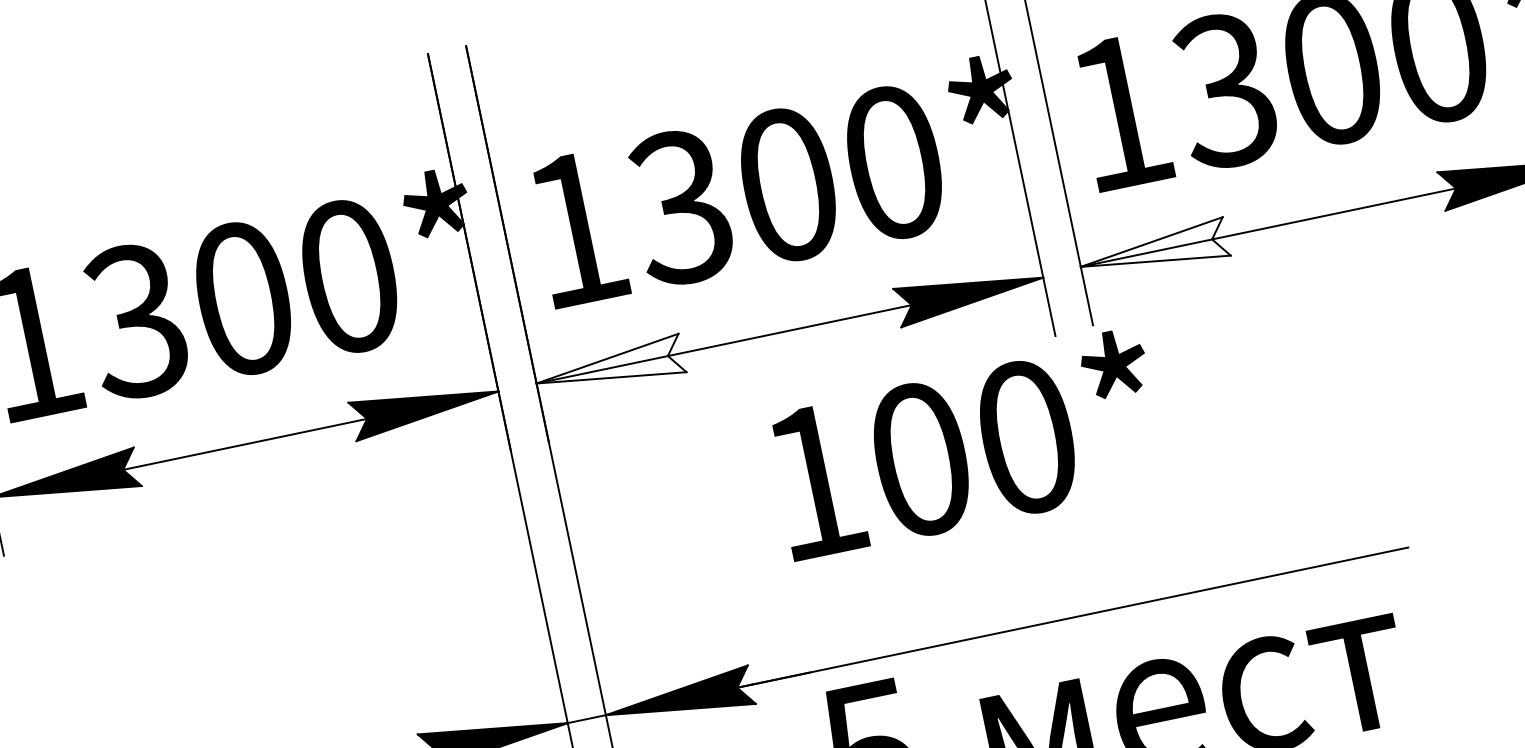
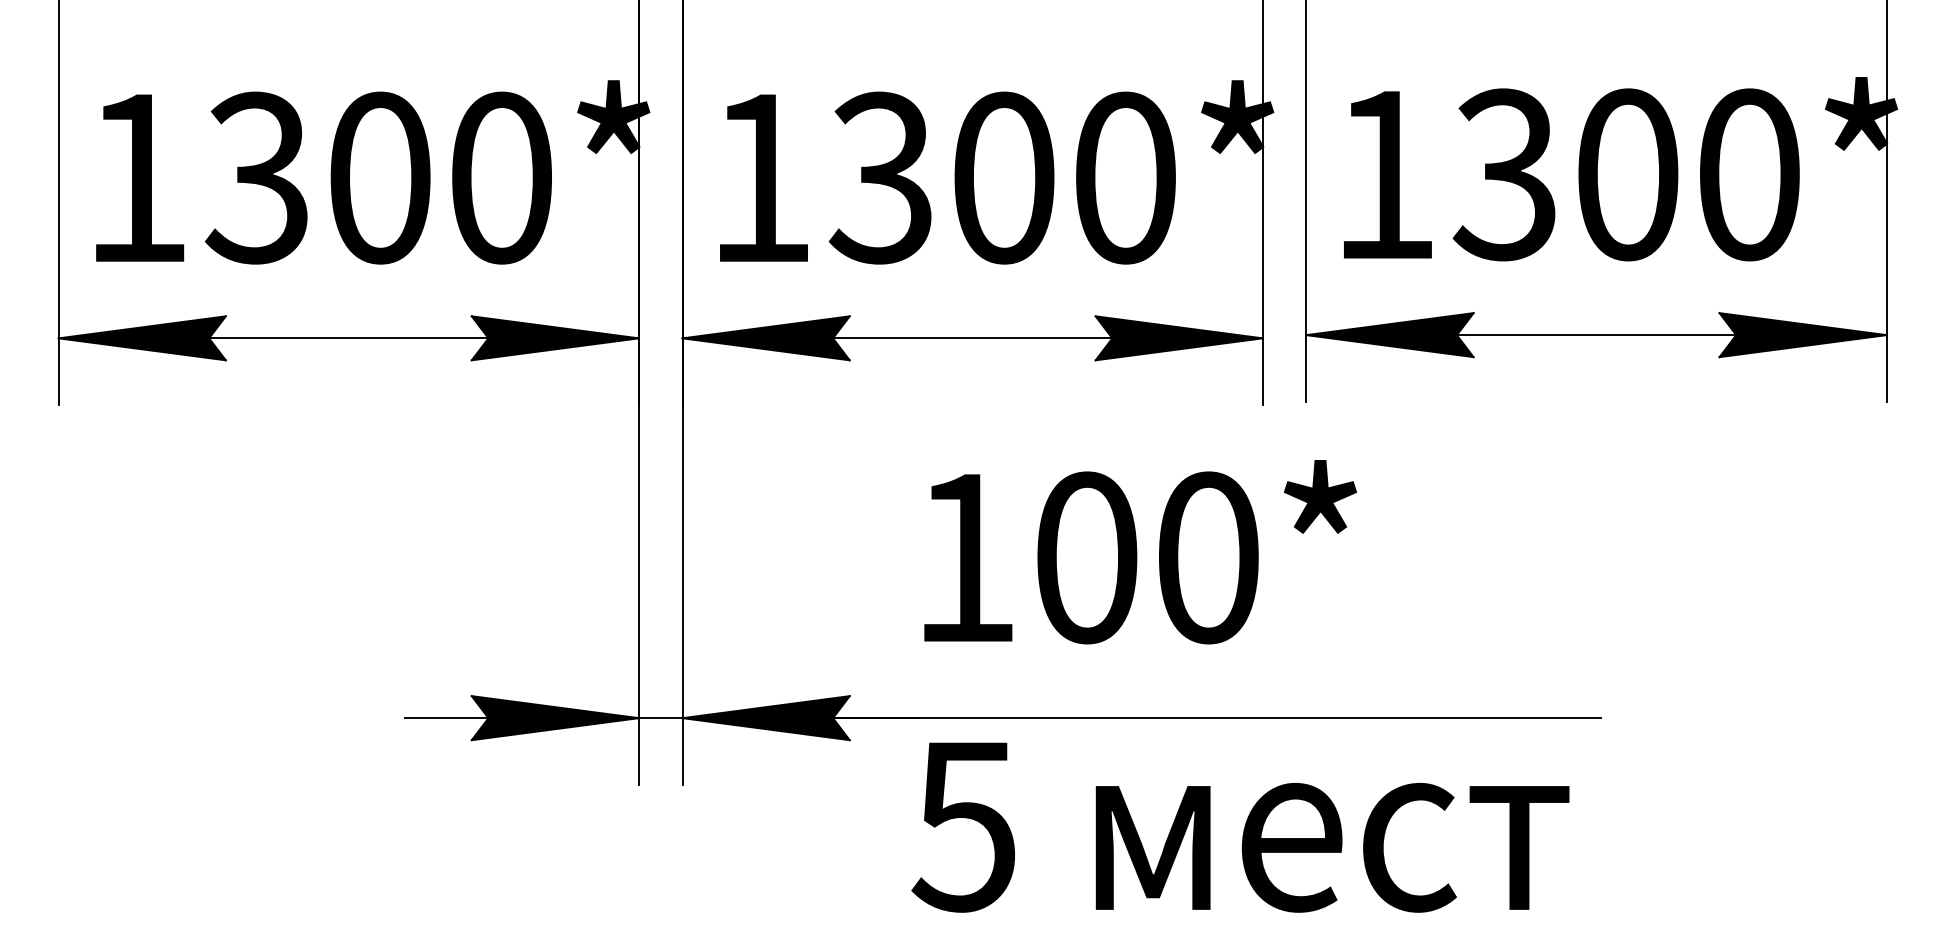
fill: (1153, 252) -> (1389, 335), added
fill: (609, 368) -> (765, 338), added
text: (966, 445) -> (1140, 552), moved

